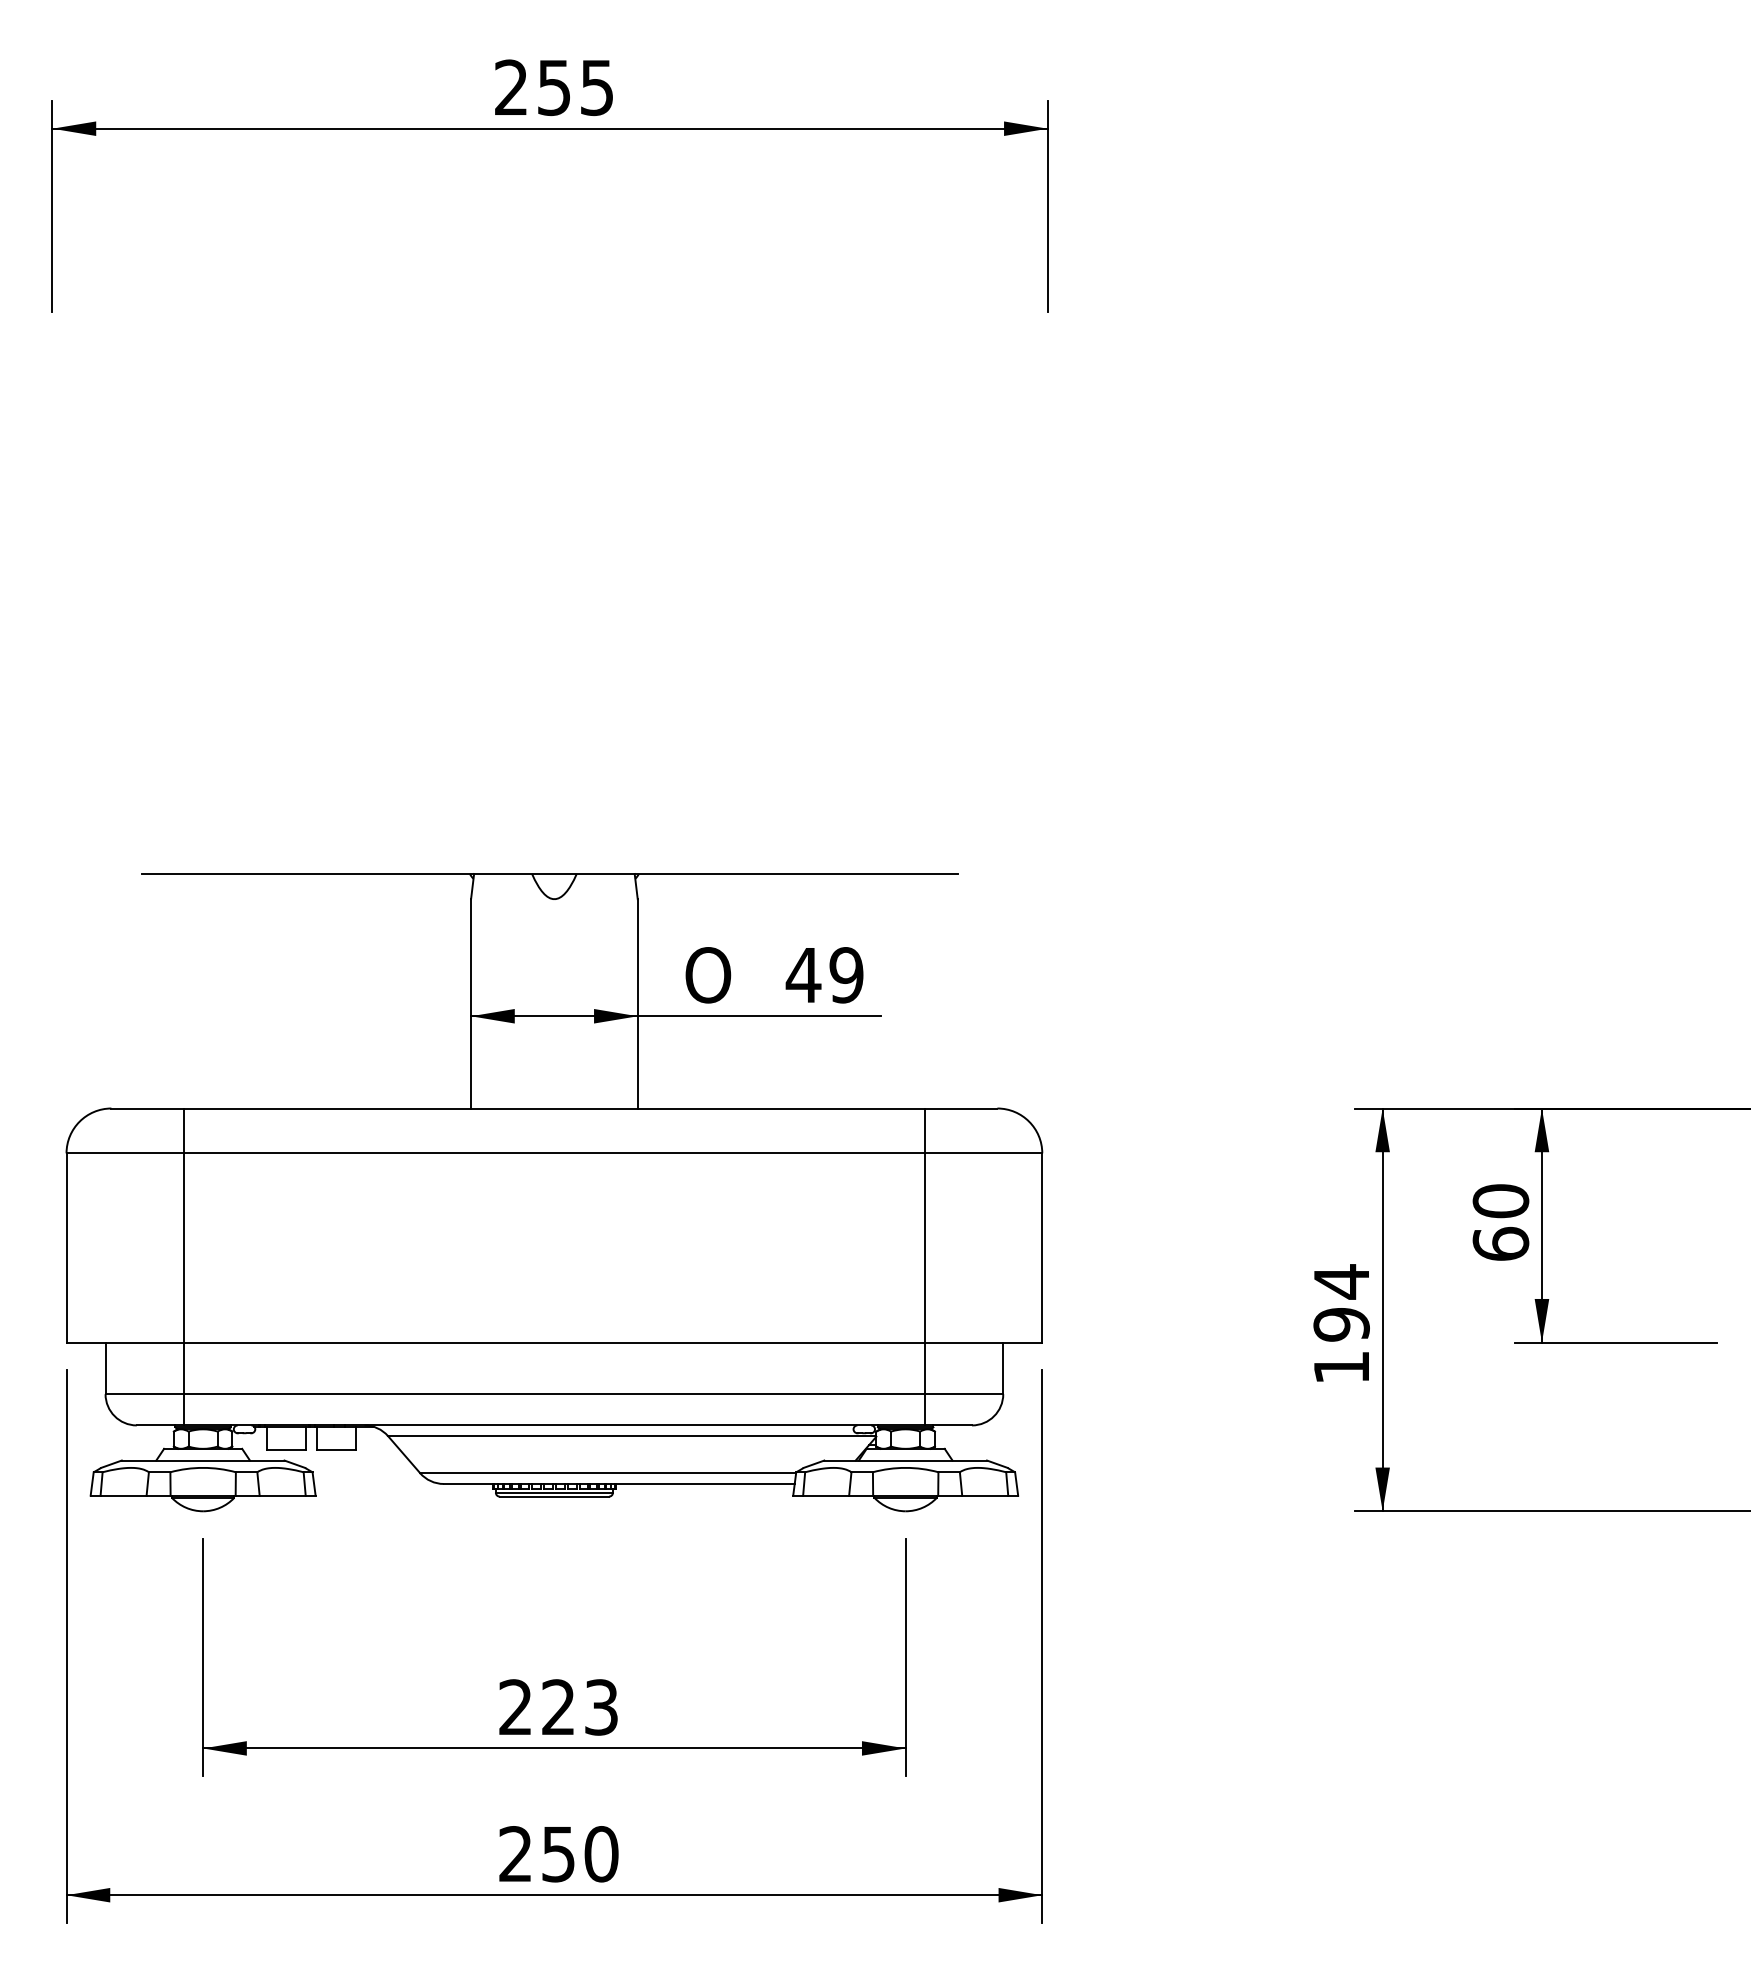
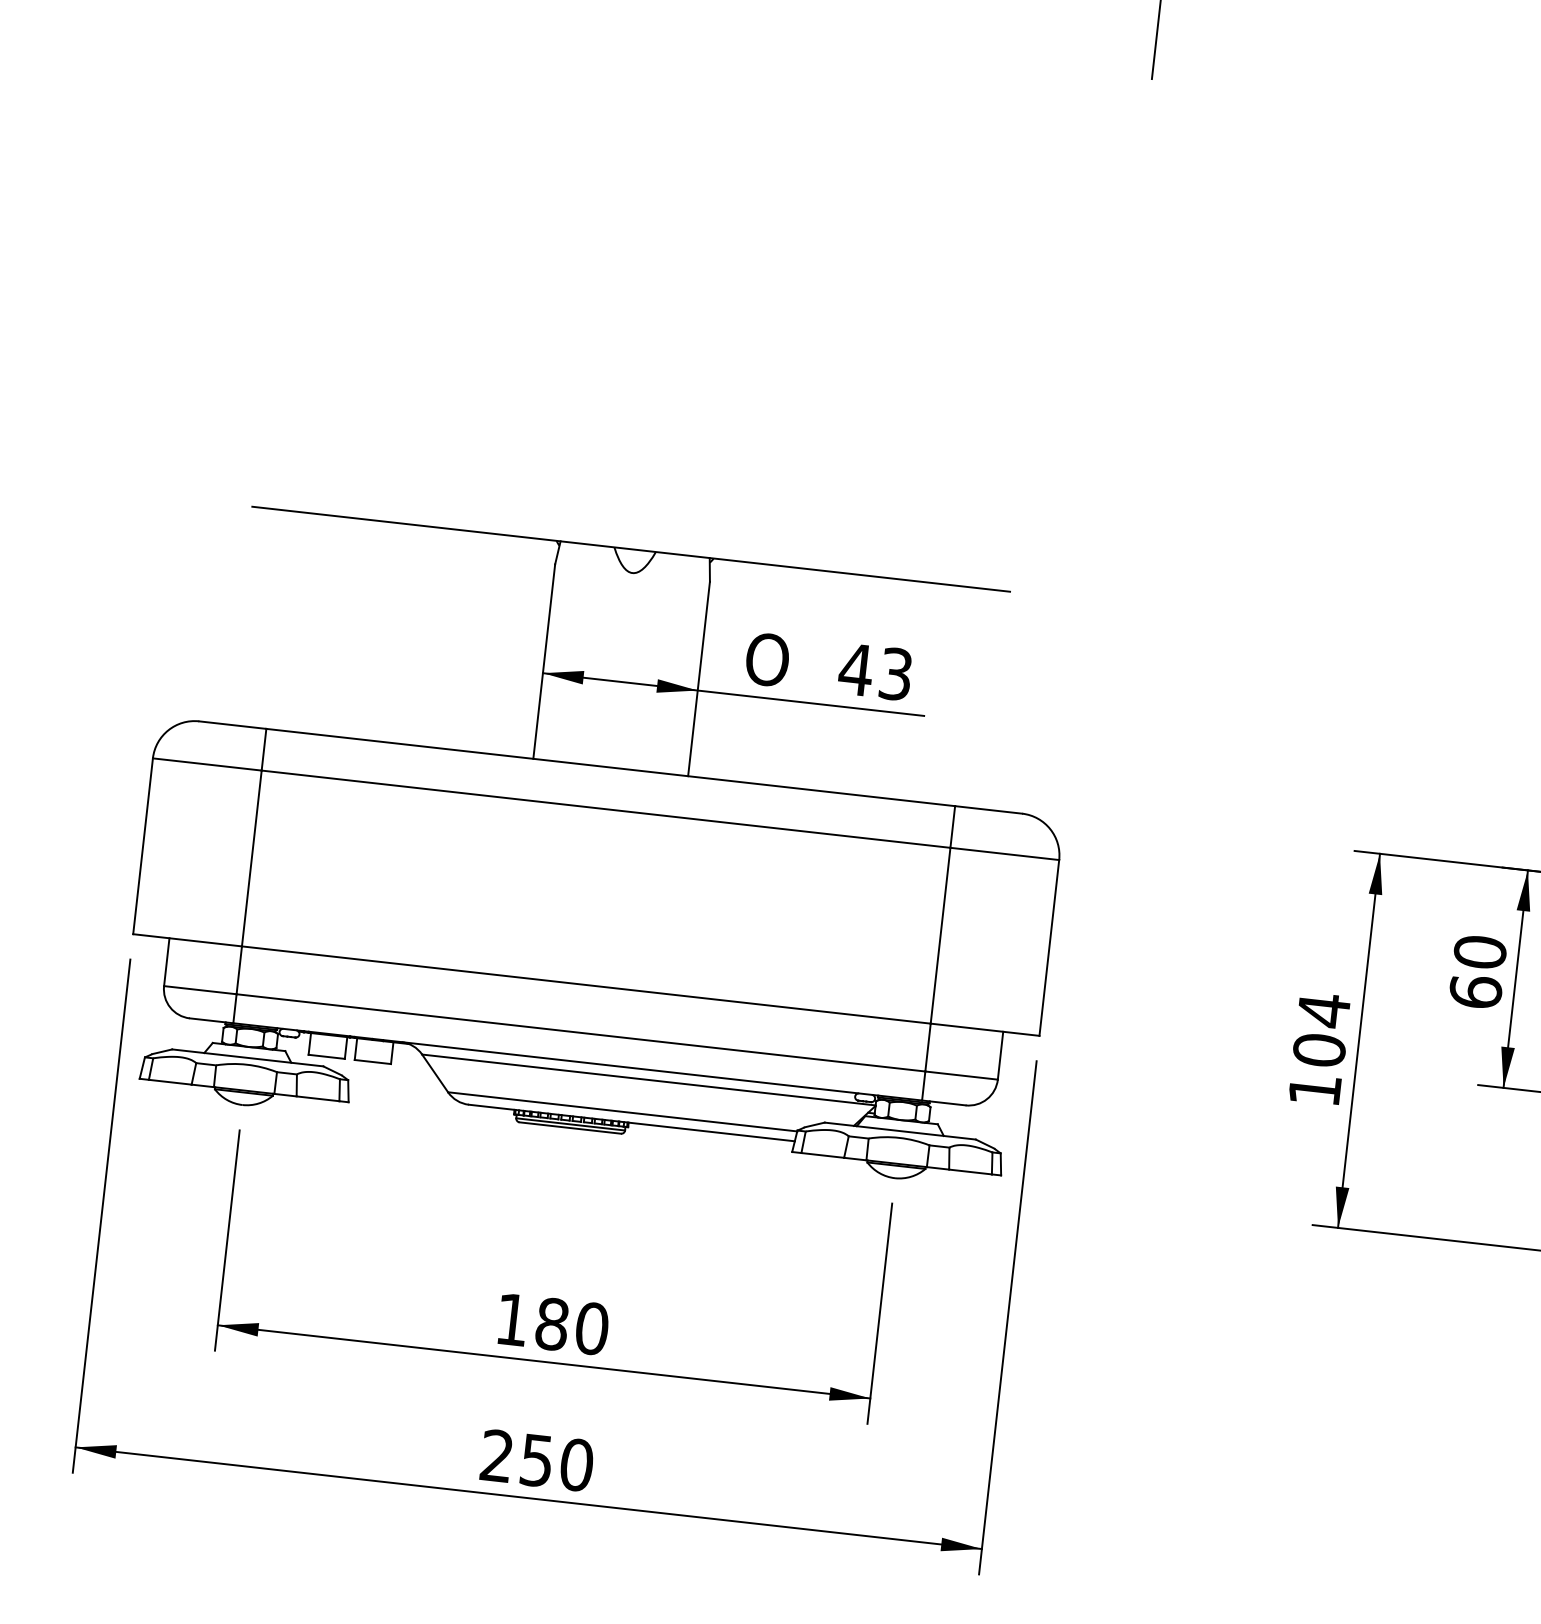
text: (846, 975) -> (895, 674), 49 -> 43
text: (1341, 1324) -> (1319, 1050), 194 -> 104
text: (558, 1707) -> (552, 1324), 223 -> 180

